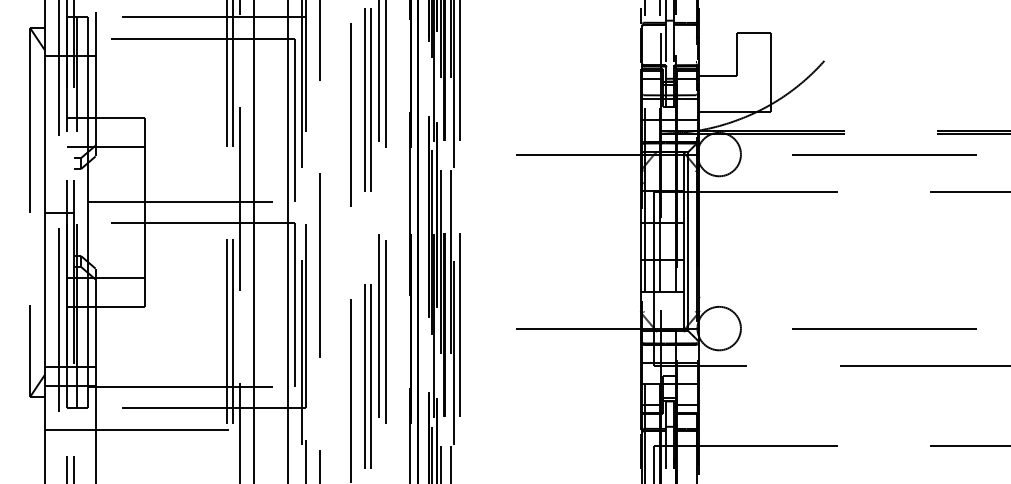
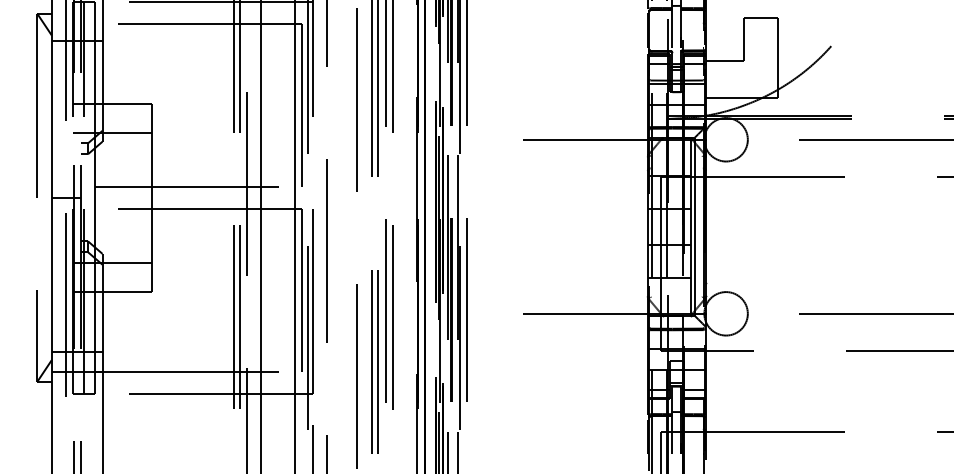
line: (138, 430) -> (145, 415), removed

